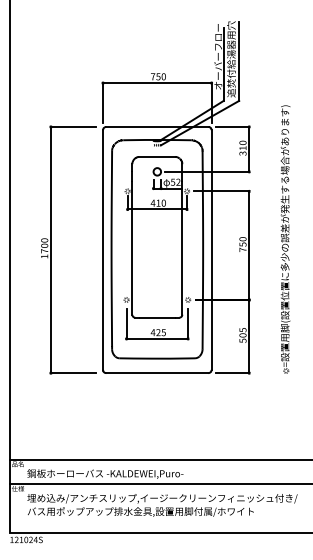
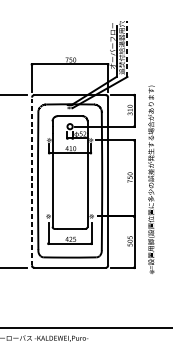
line: (239, 61) -> (127, 49), solid -> dashed
part: (285, 239) -> (151, 179), moved
line: (103, 250) -> (32, 181), solid -> dashed

